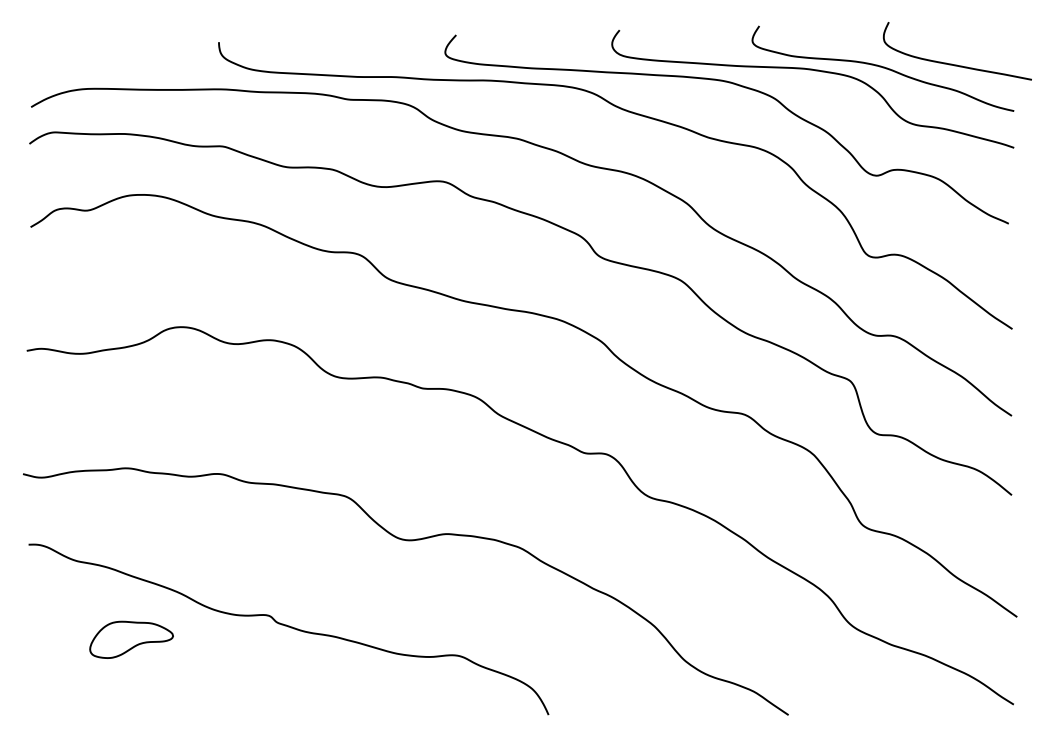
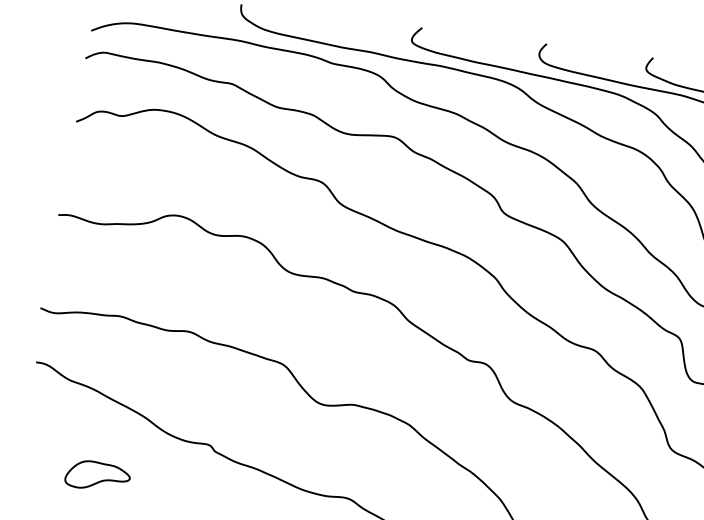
part: (131, 639) -> (97, 476), moved

